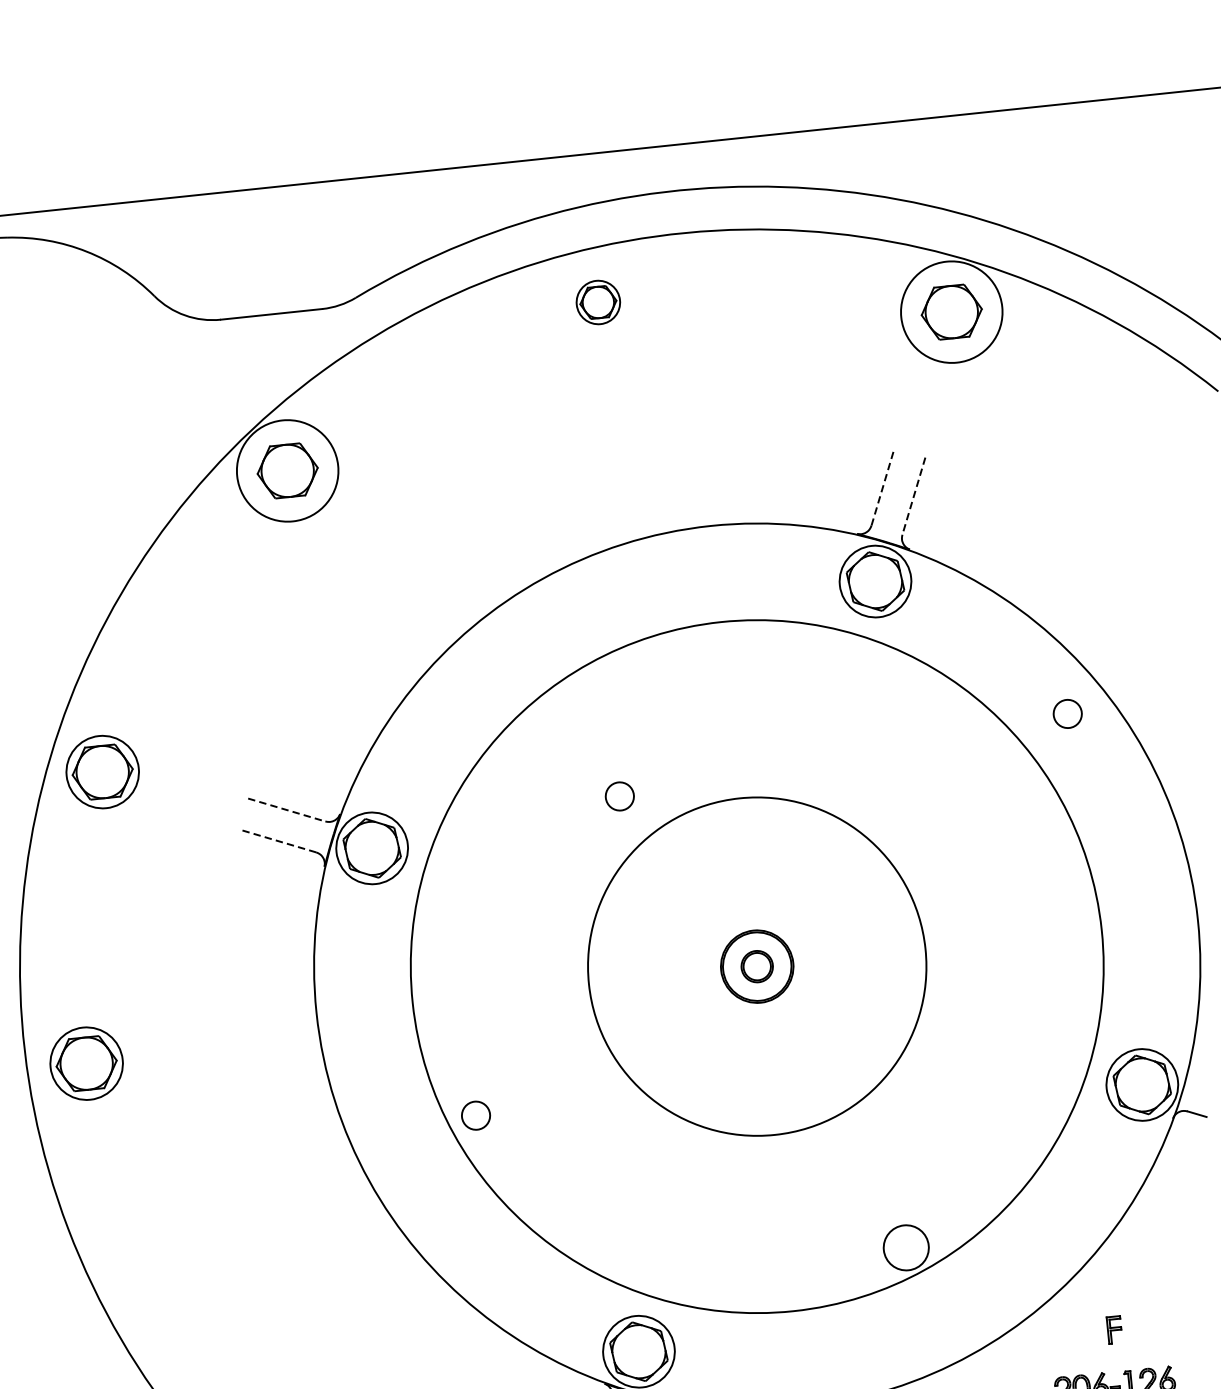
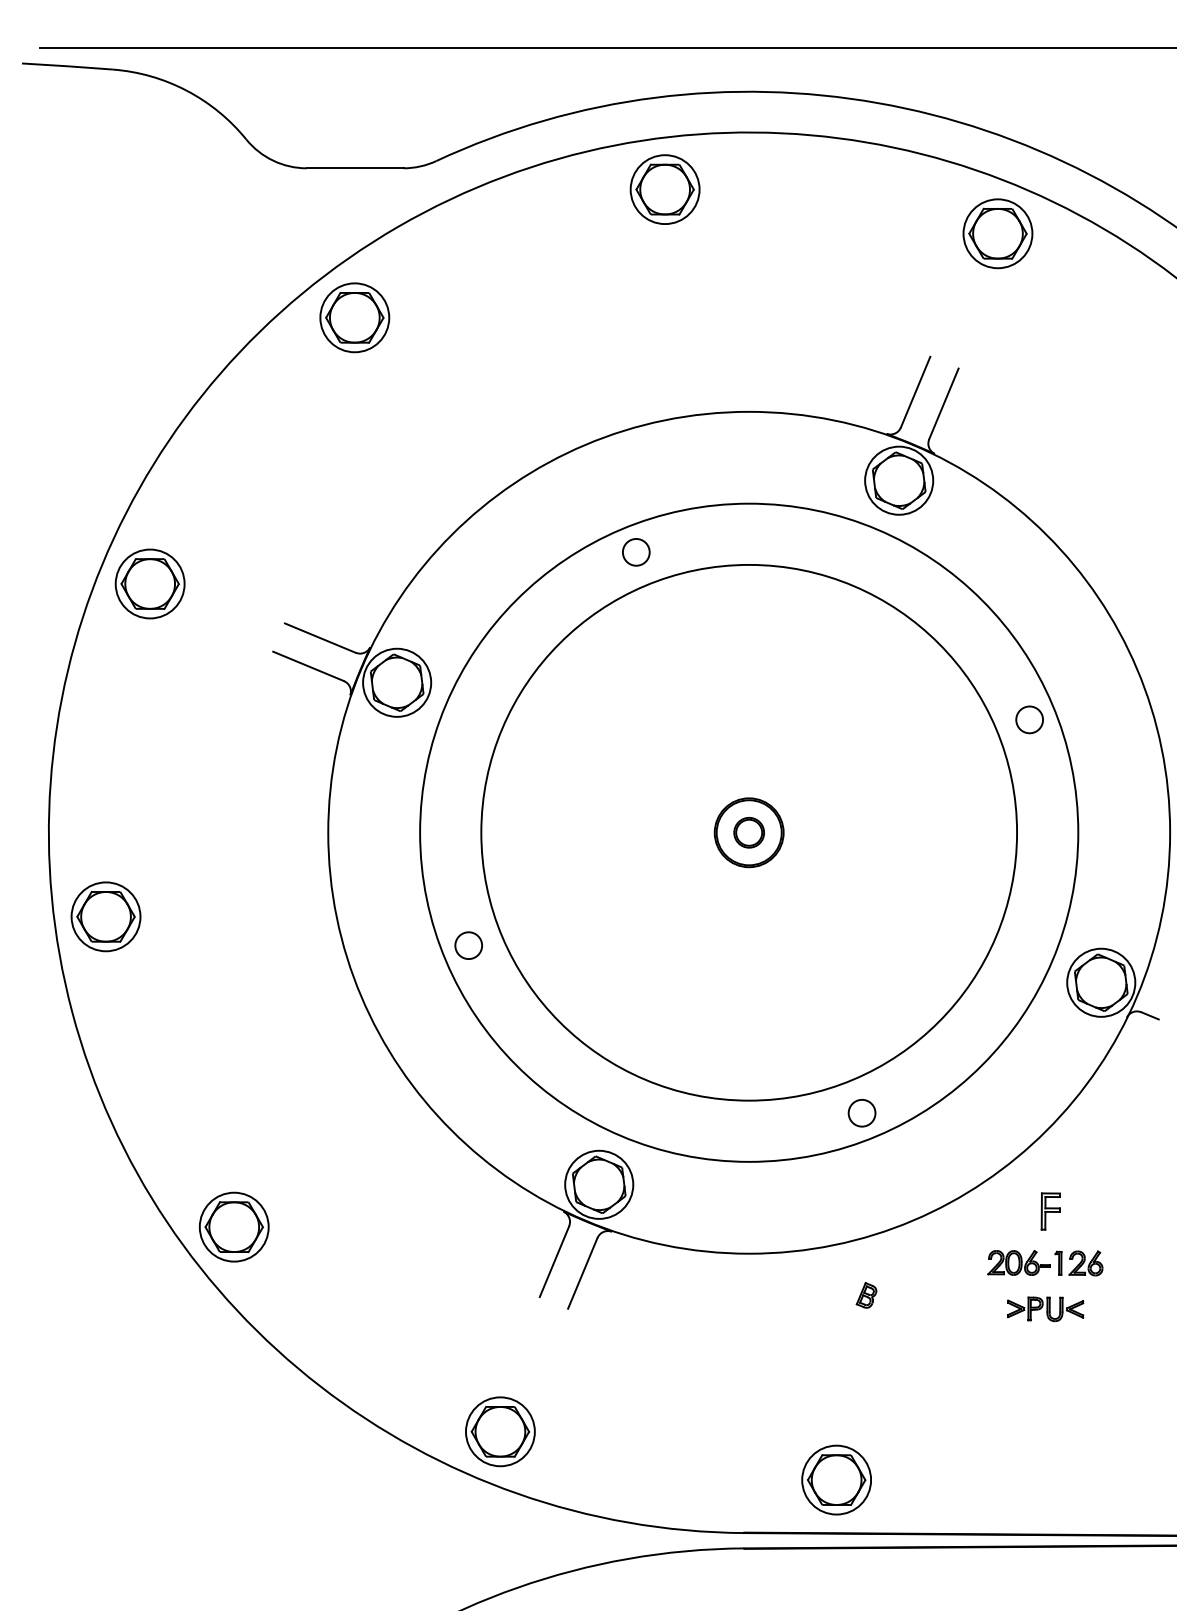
part: (597, 302) -> (664, 189), size x1.67
circle: (951, 311) -> (997, 233), size x0.71
circle: (287, 470) -> (354, 317), size x0.71
line: (882, 486) -> (915, 391), dashed -> solid
line: (913, 496) -> (943, 404), dashed -> solid
circle: (1067, 713) -> (1029, 719), moved
circle: (620, 796) -> (636, 552), moved
line: (287, 810) -> (320, 638), dashed -> solid
line: (277, 841) -> (308, 666), dashed -> solid
circle: (757, 966) -> (749, 832), size x1.67
part: (86, 1063) -> (105, 916), moved
circle: (905, 1247) -> (861, 1112), size x0.62
part: (1114, 1329) -> (1050, 1211), size x1.43

